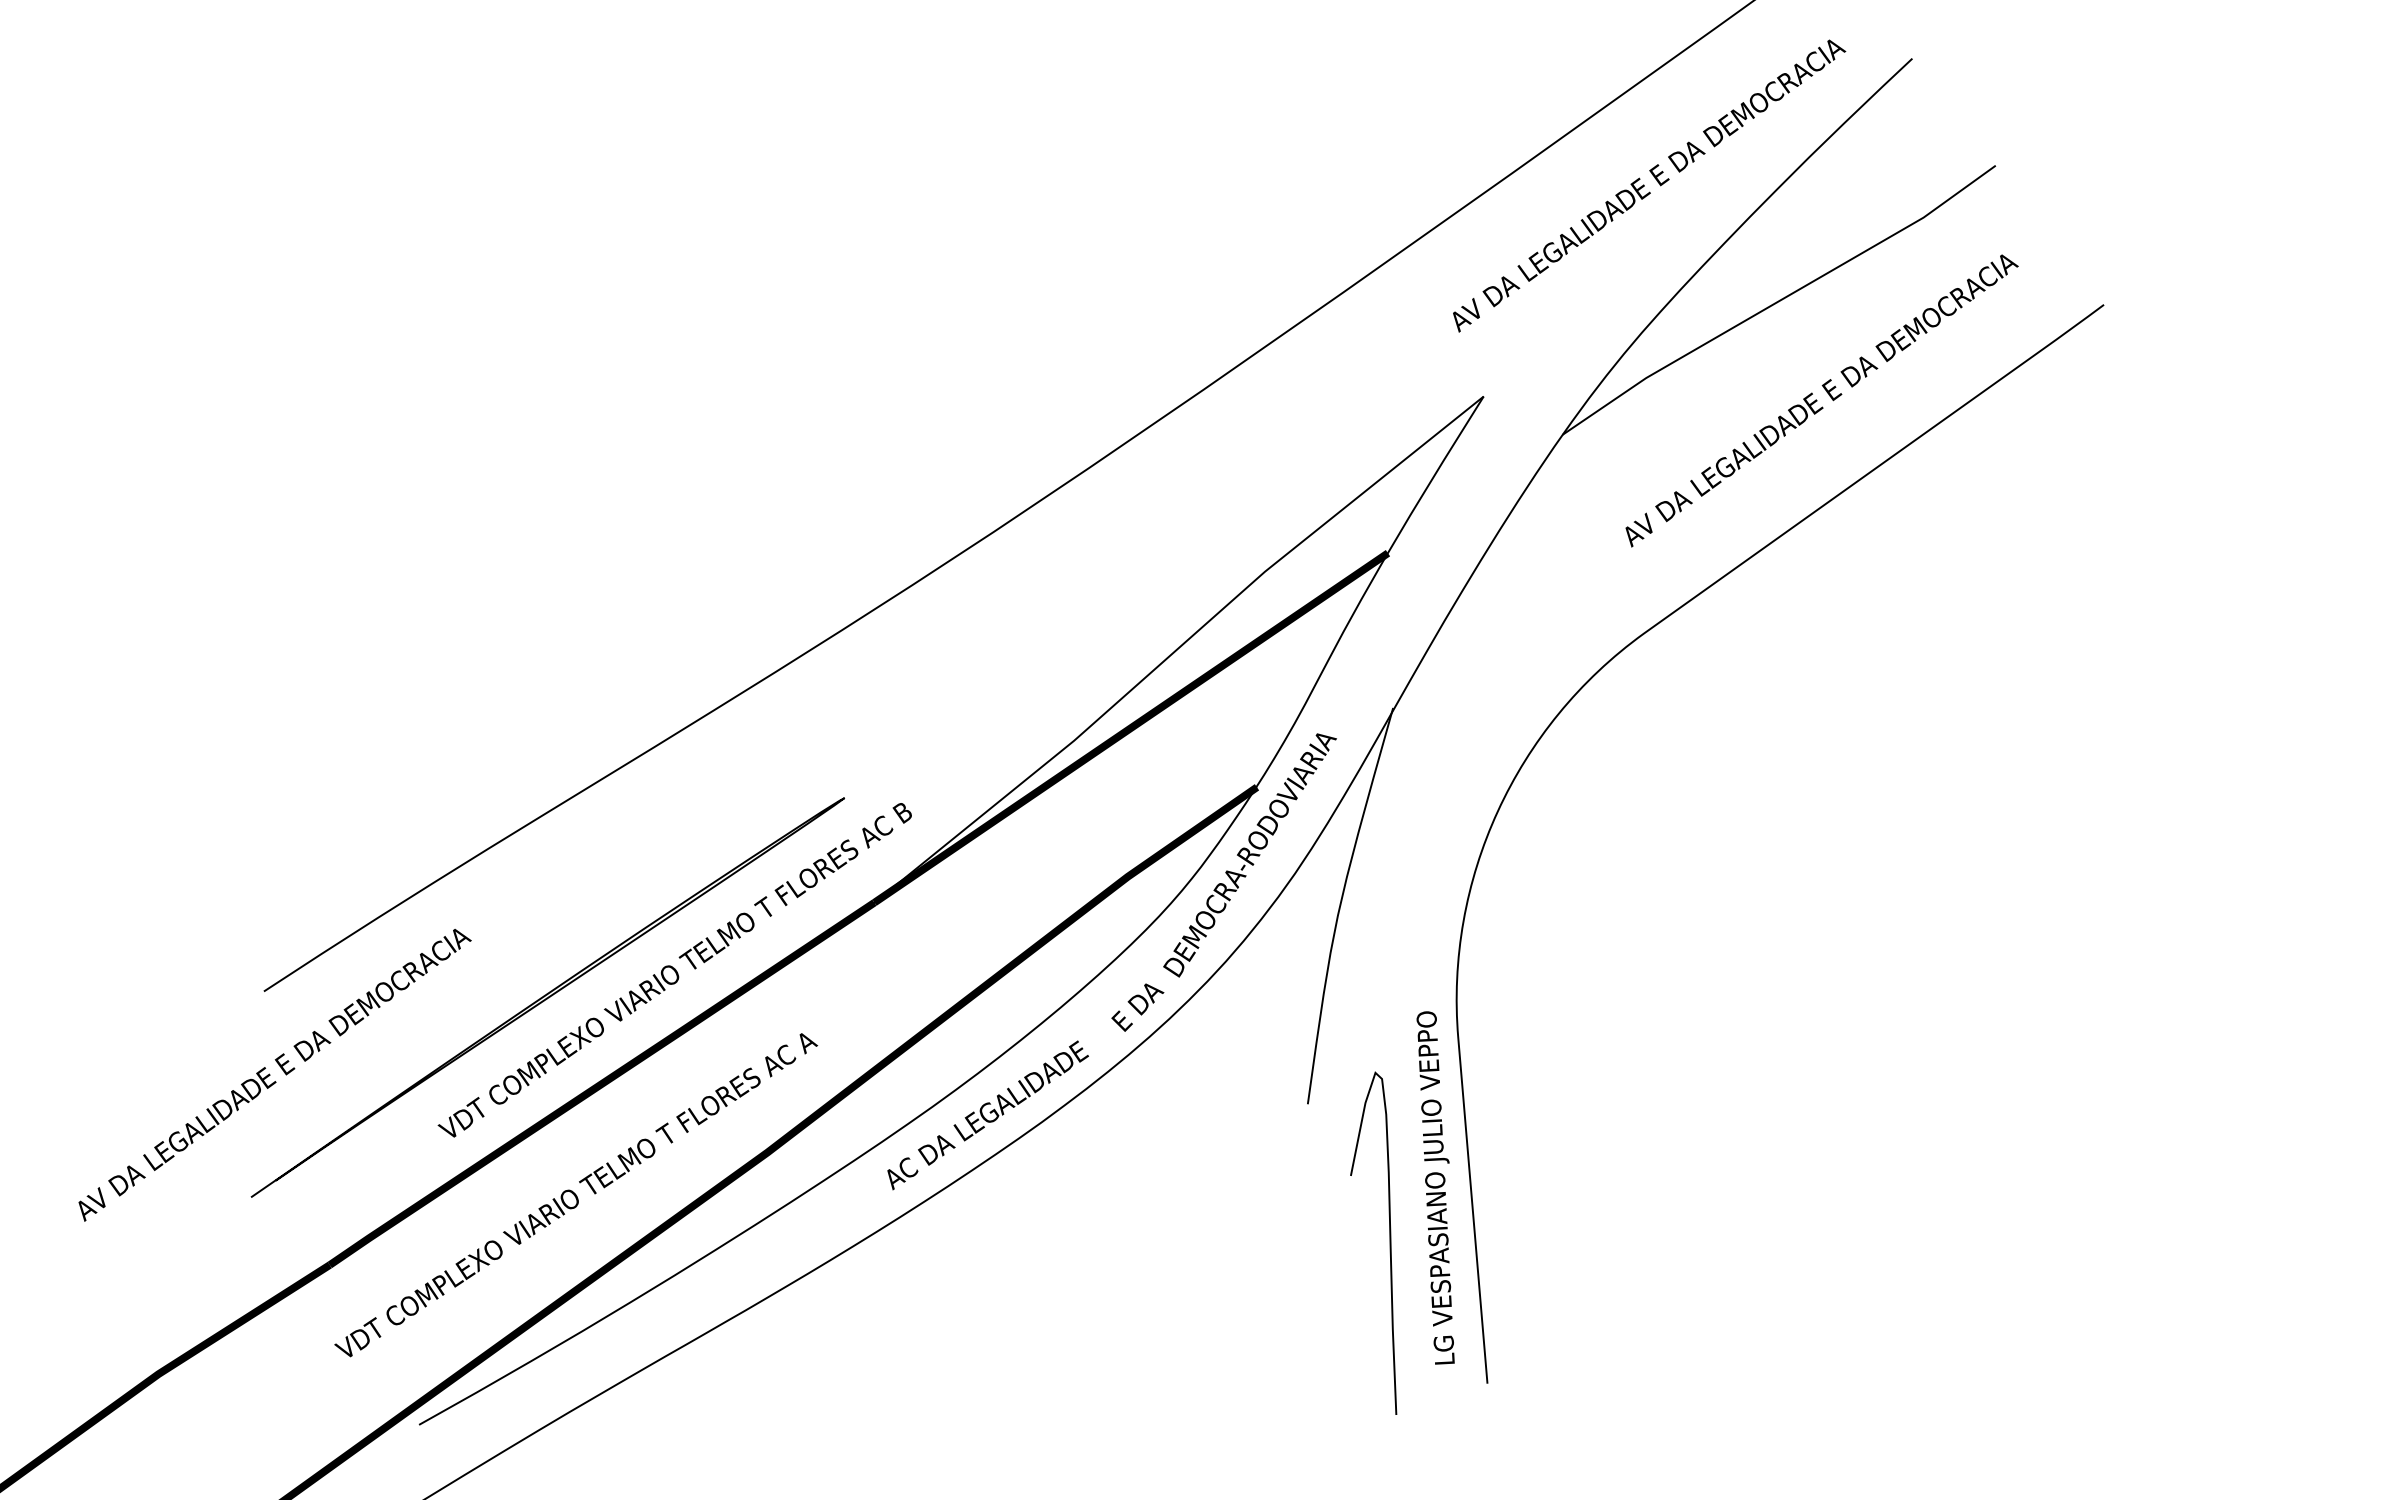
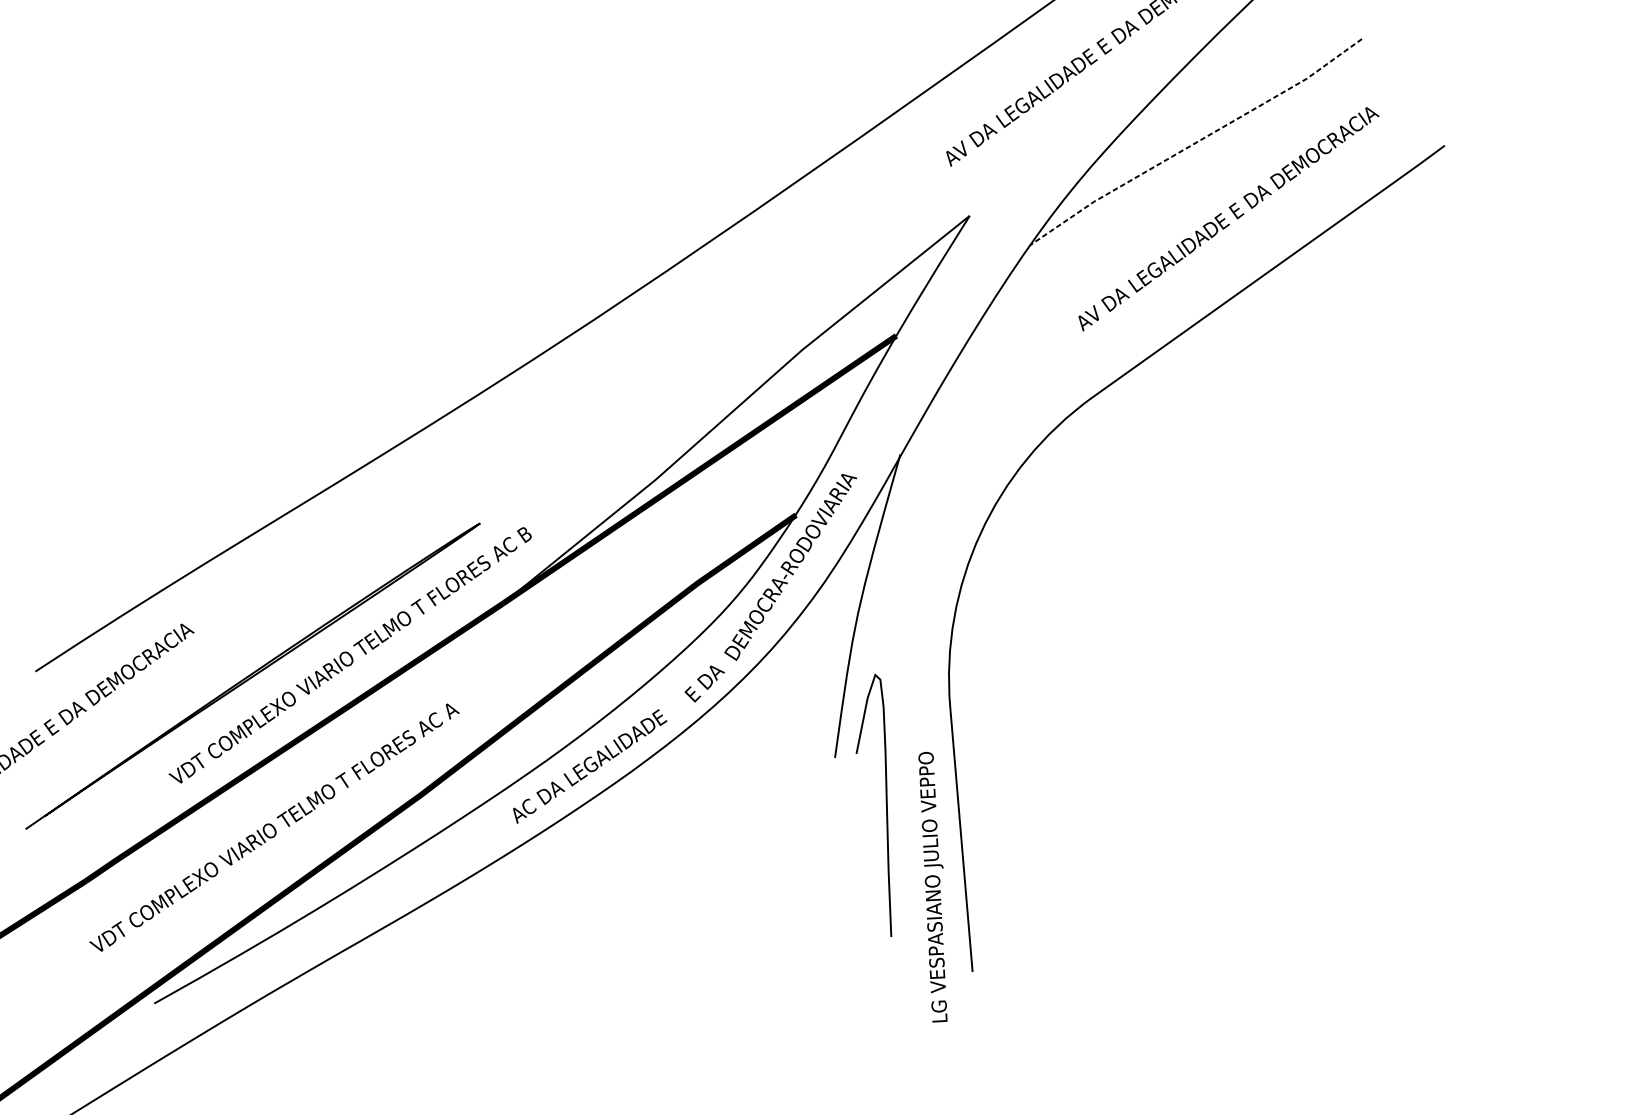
line: (1779, 301) -> (1196, 143), solid -> dashed
text: (1435, 1187) -> (932, 886), moved
curve: (1389, 1242) -> (886, 804), moved

